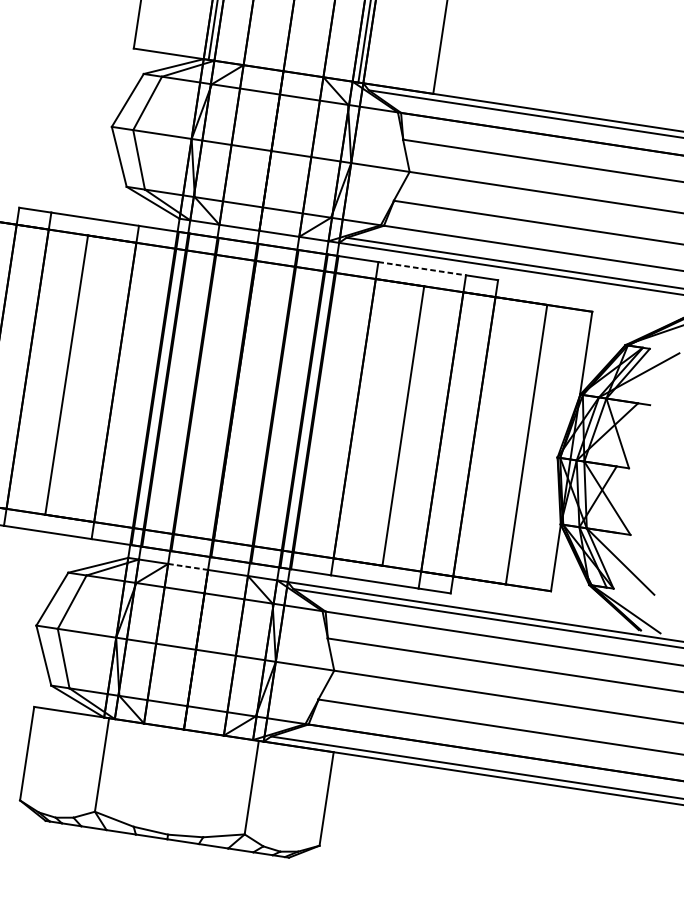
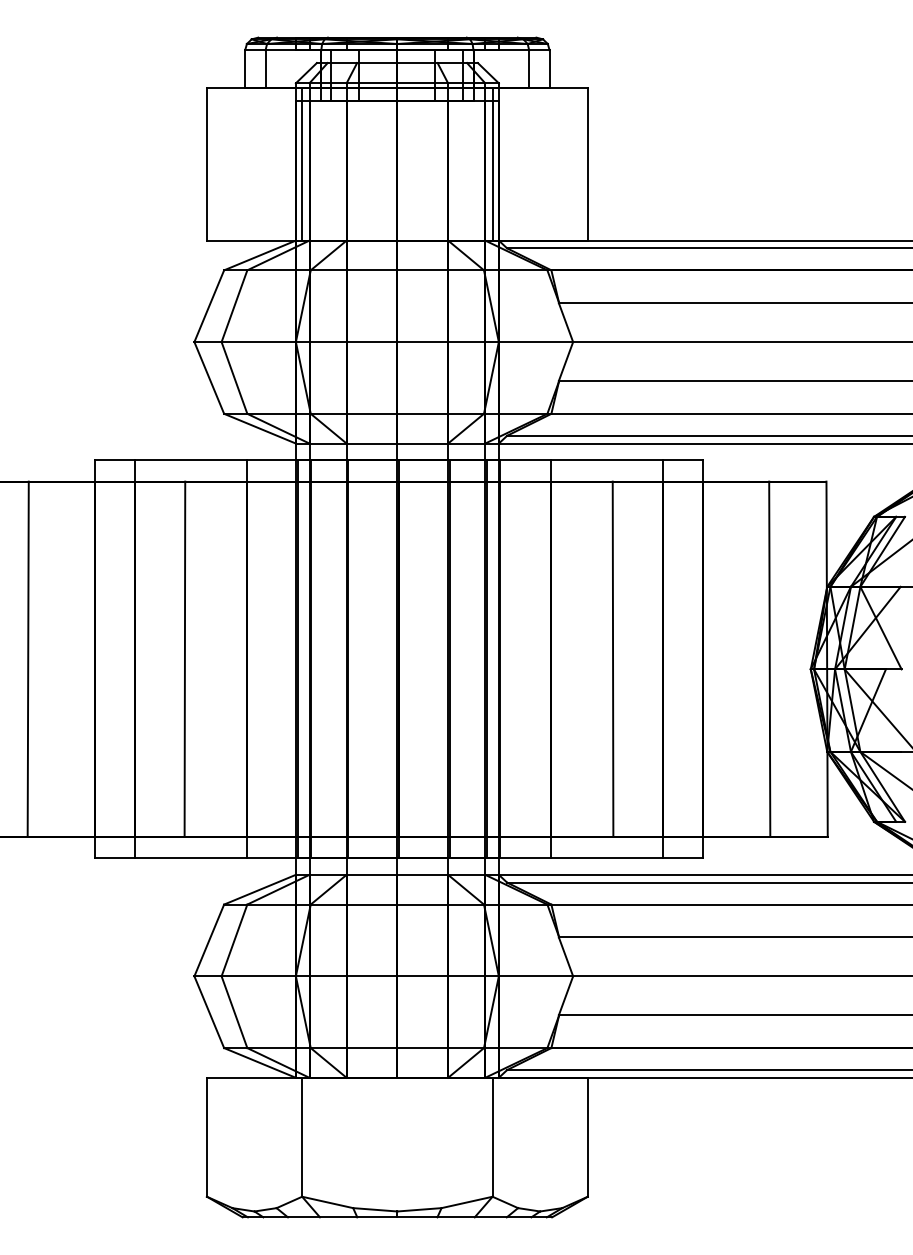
line: (421, 269) -> (606, 460), dashed -> solid
line: (188, 566) -> (372, 874), dashed -> solid

